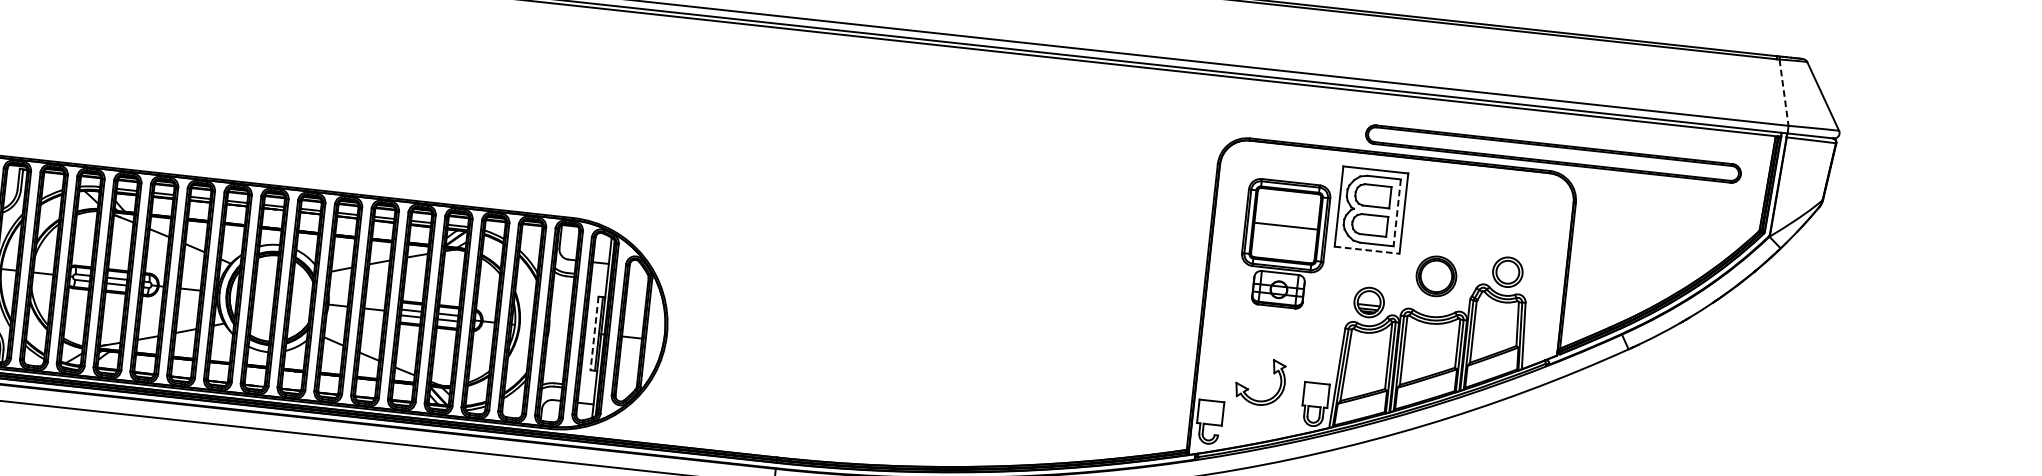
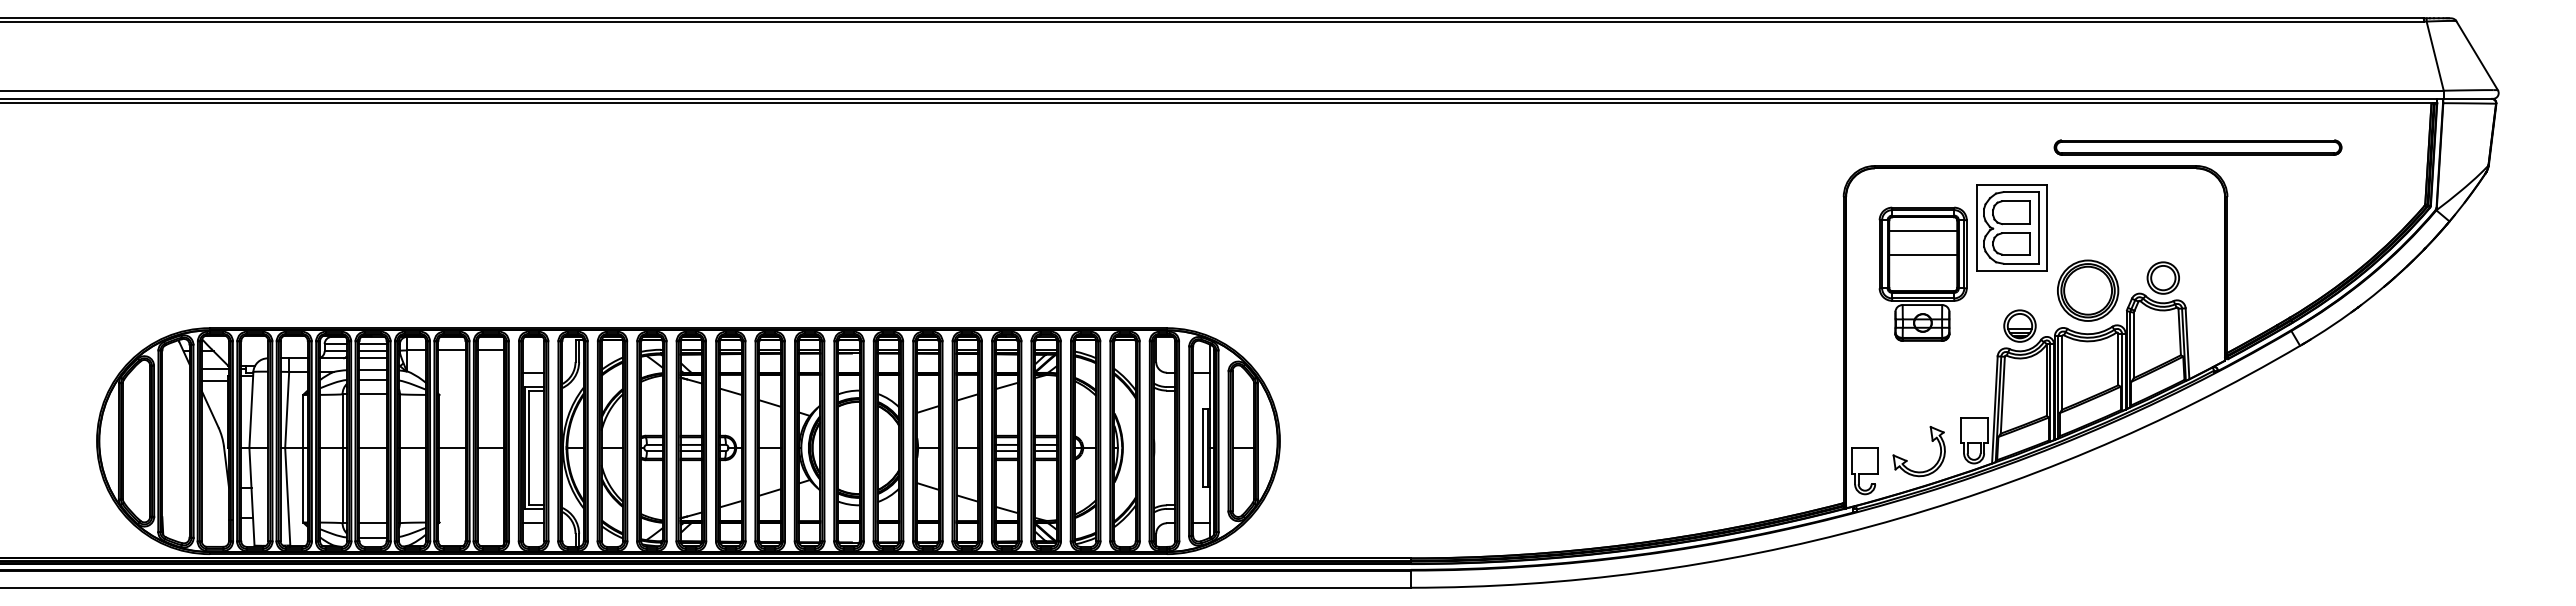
line: (1784, 93) -> (2435, 56), dashed -> solid
part: (1552, 153) -> (2197, 147), size x0.71
line: (1288, 204) -> (1923, 231), added
line: (1397, 212) -> (2039, 227), dashed -> solid
line: (1366, 249) -> (2011, 270), dashed -> solid
part: (1436, 276) -> (2088, 290), size x1.43
line: (594, 333) -> (1203, 448), dashed -> solid
part: (1248, 388) -> (1907, 460), moved

